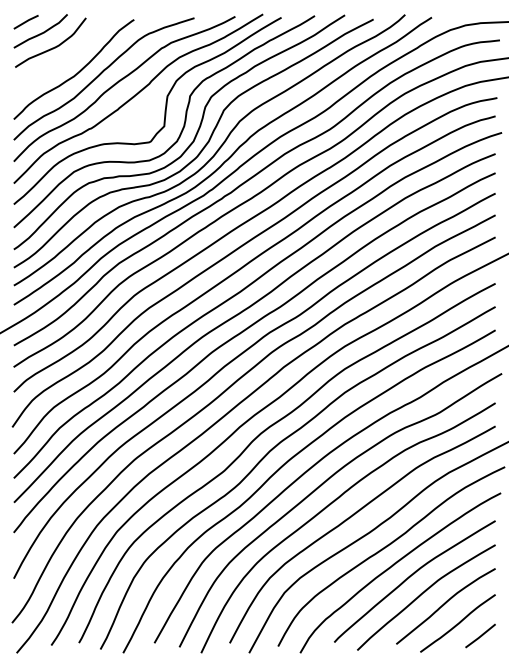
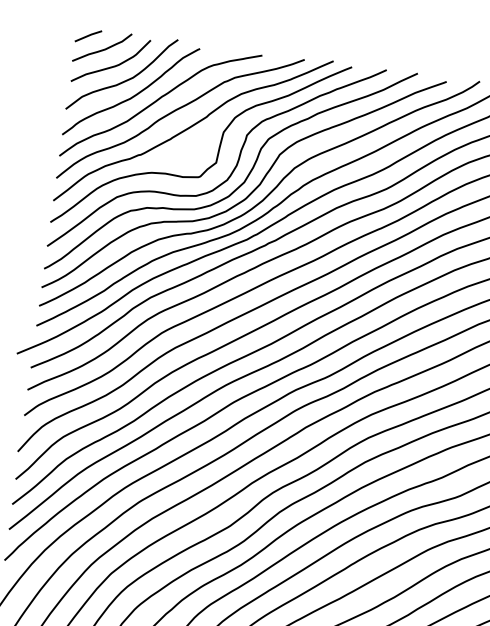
curve: (66, 59) -> (124, 80), added

